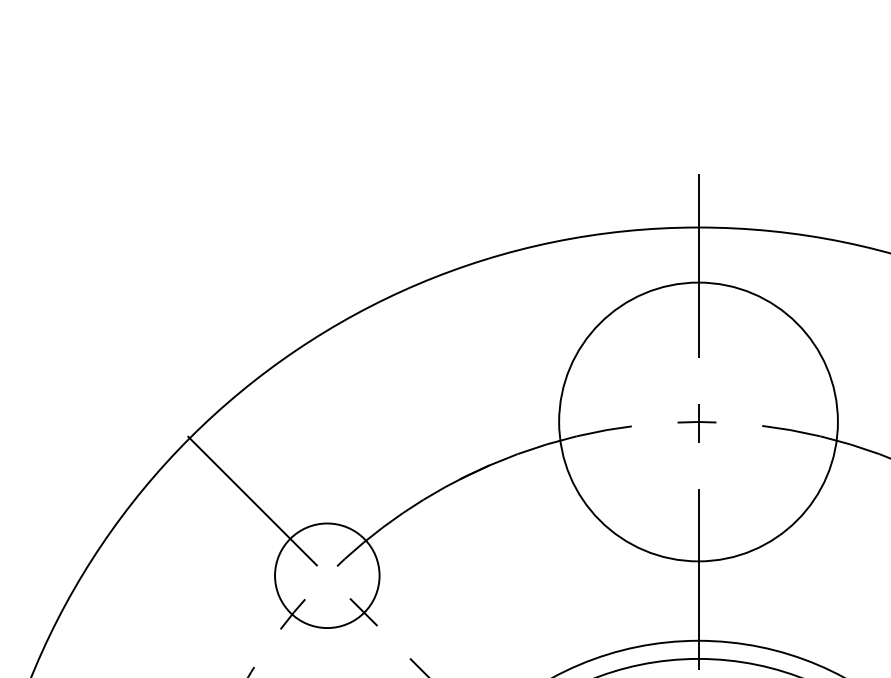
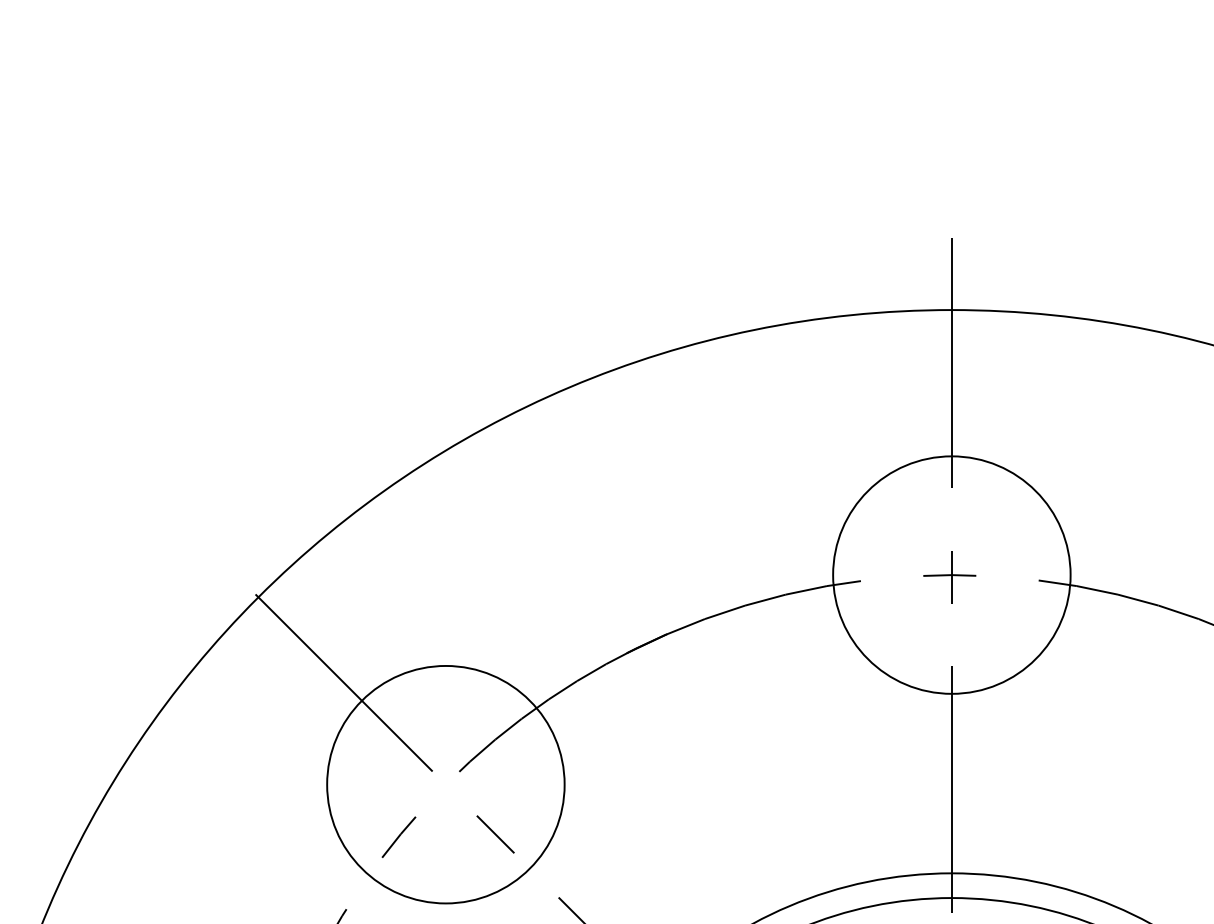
circle: (698, 421) -> (951, 574), size x0.62
circle: (327, 575) -> (445, 784), size x1.67

